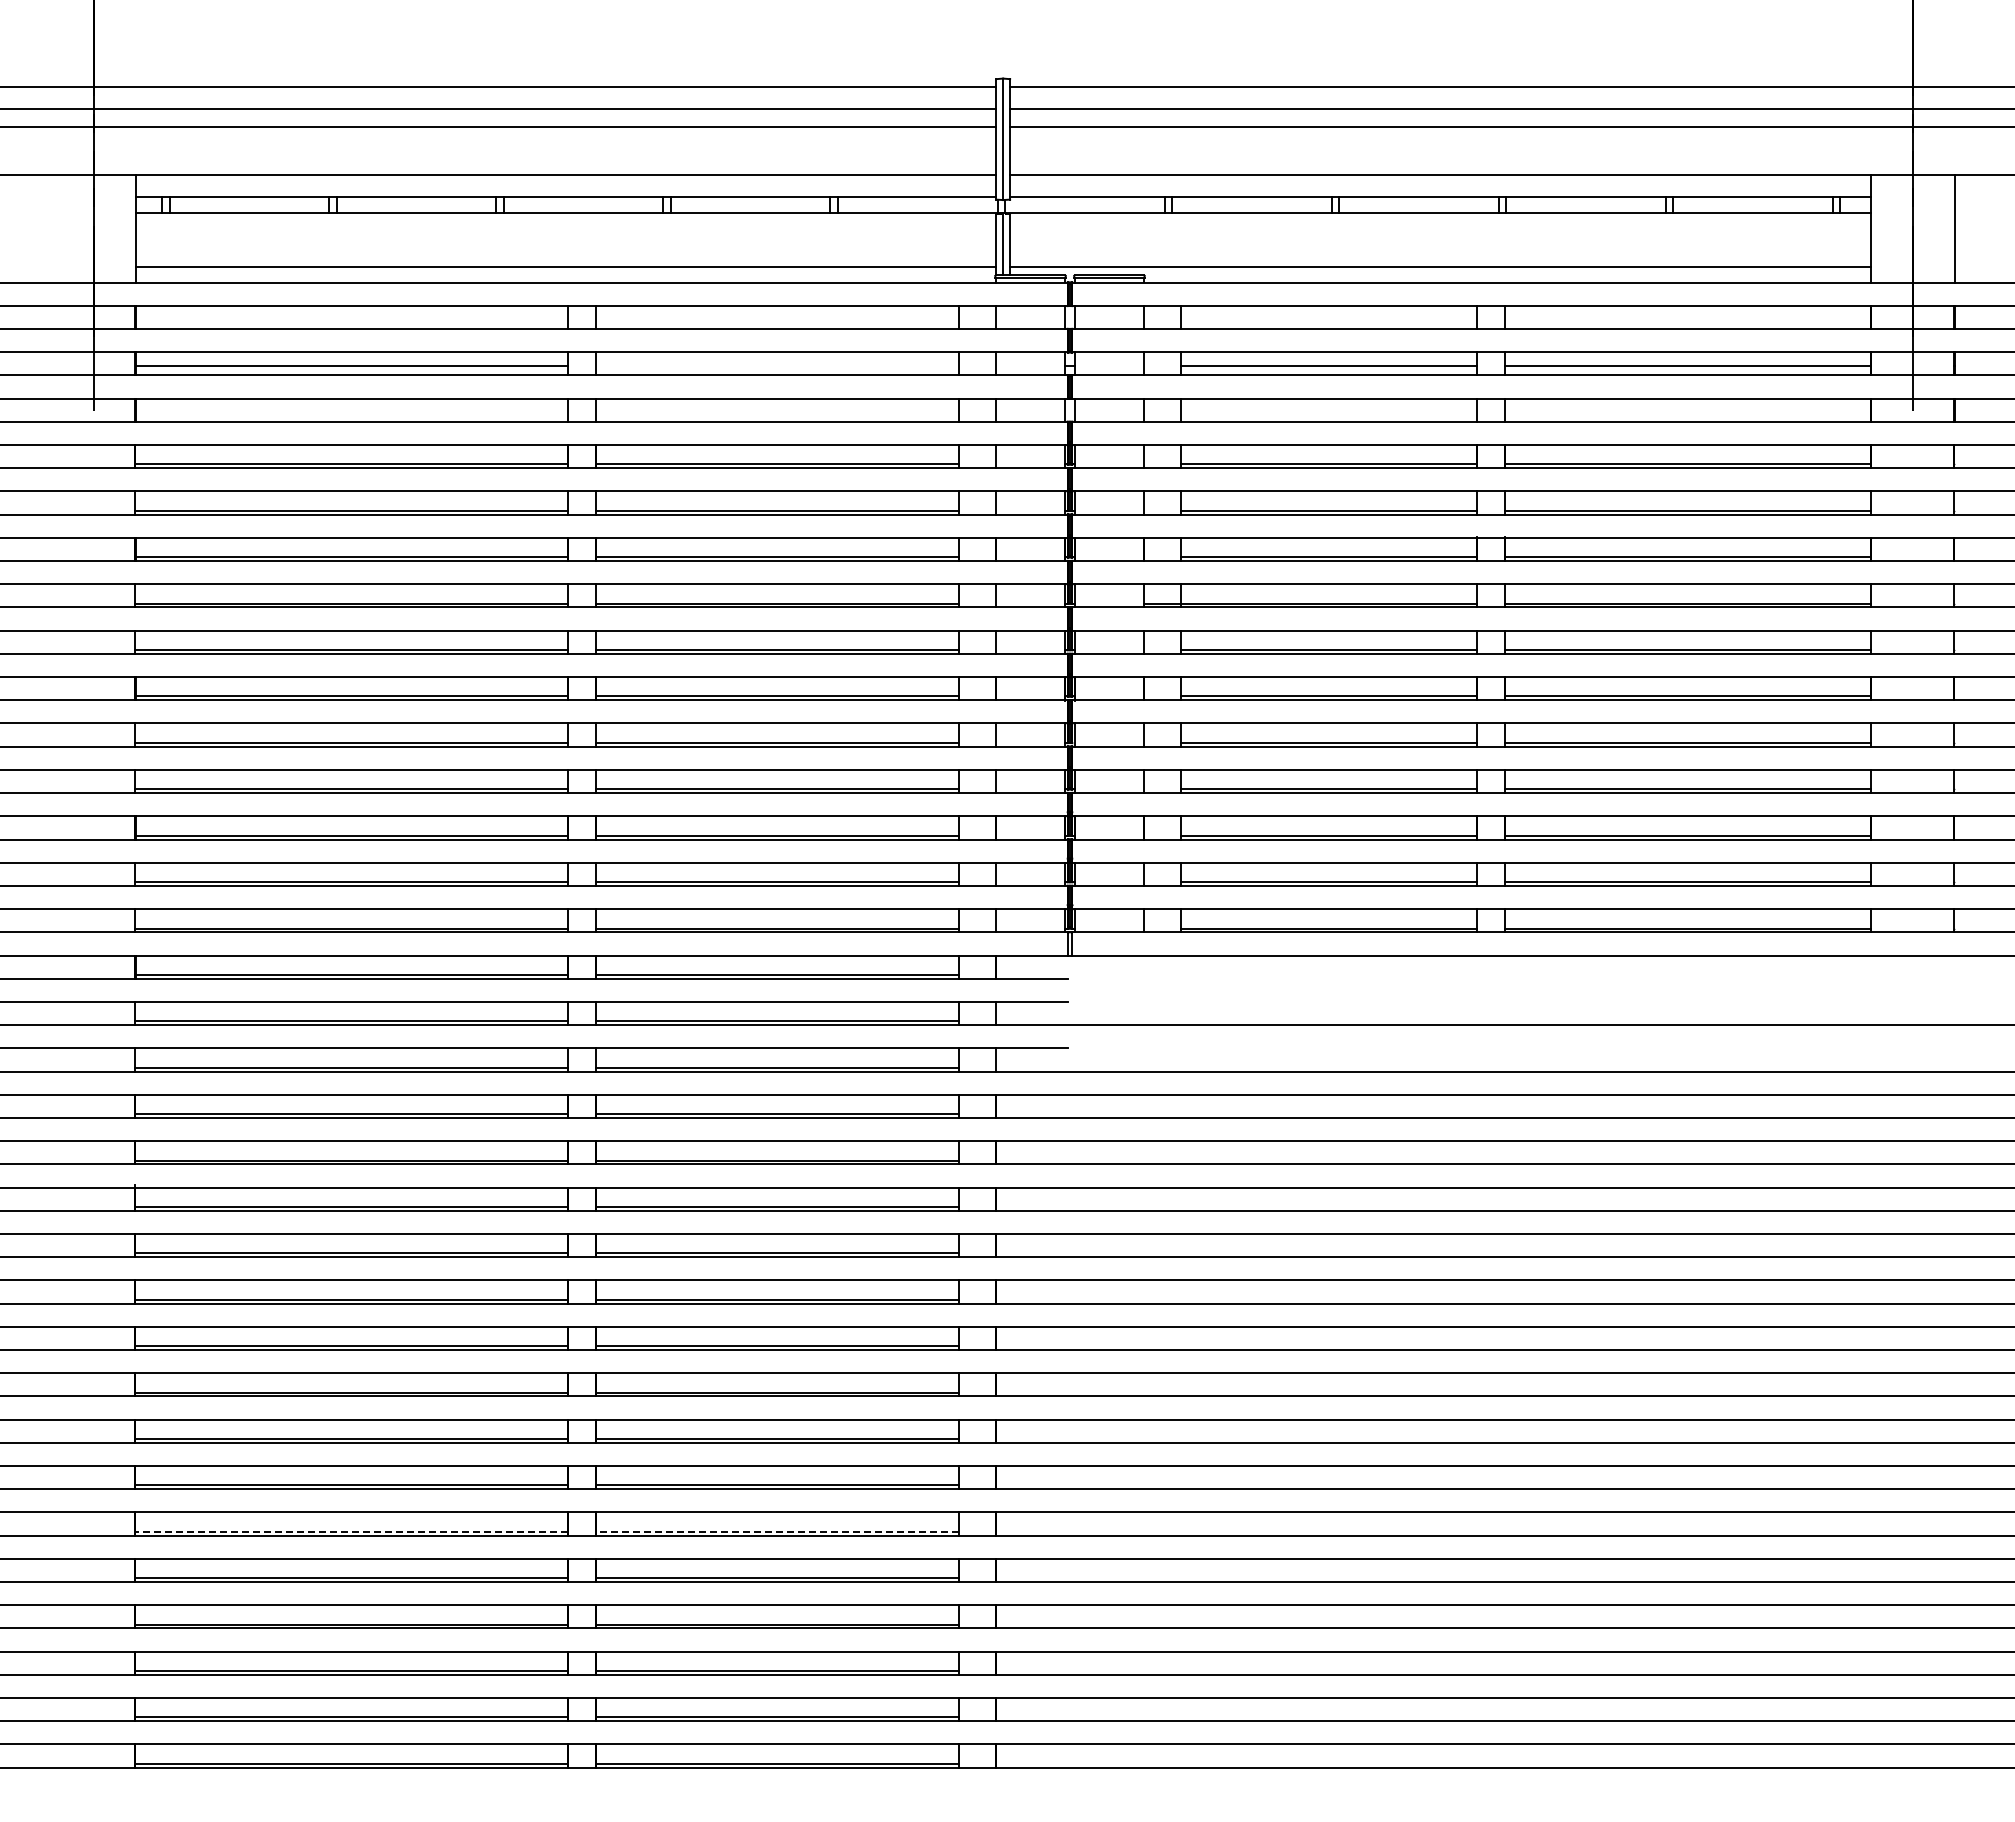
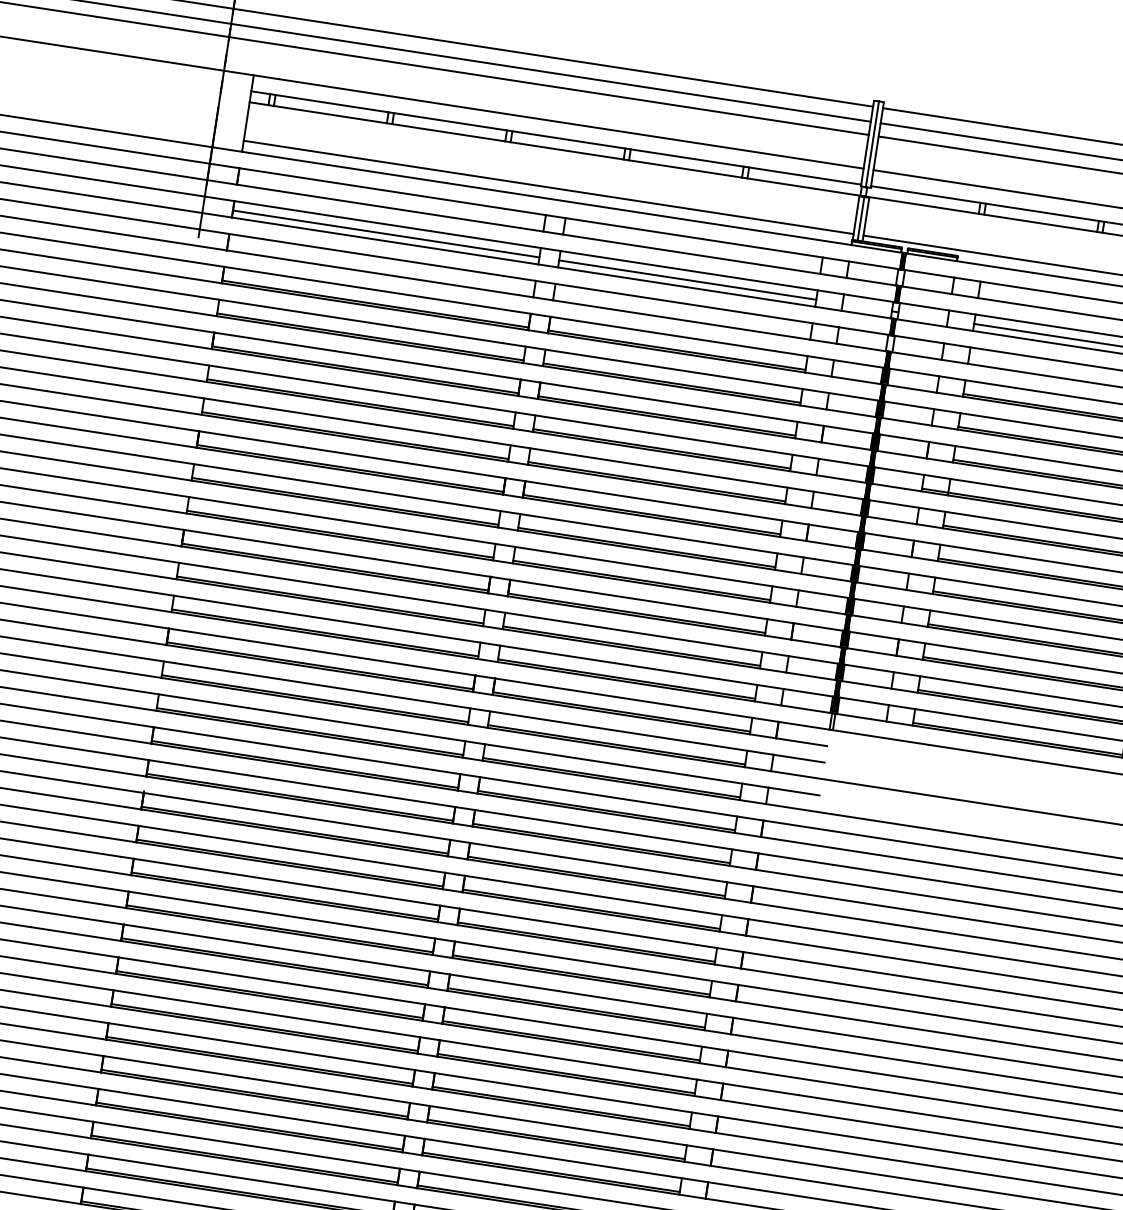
line: (776, 365) -> (687, 279), added
line: (351, 1531) -> (259, 1060), dashed -> solid
line: (776, 1531) -> (560, 1106), dashed -> solid

